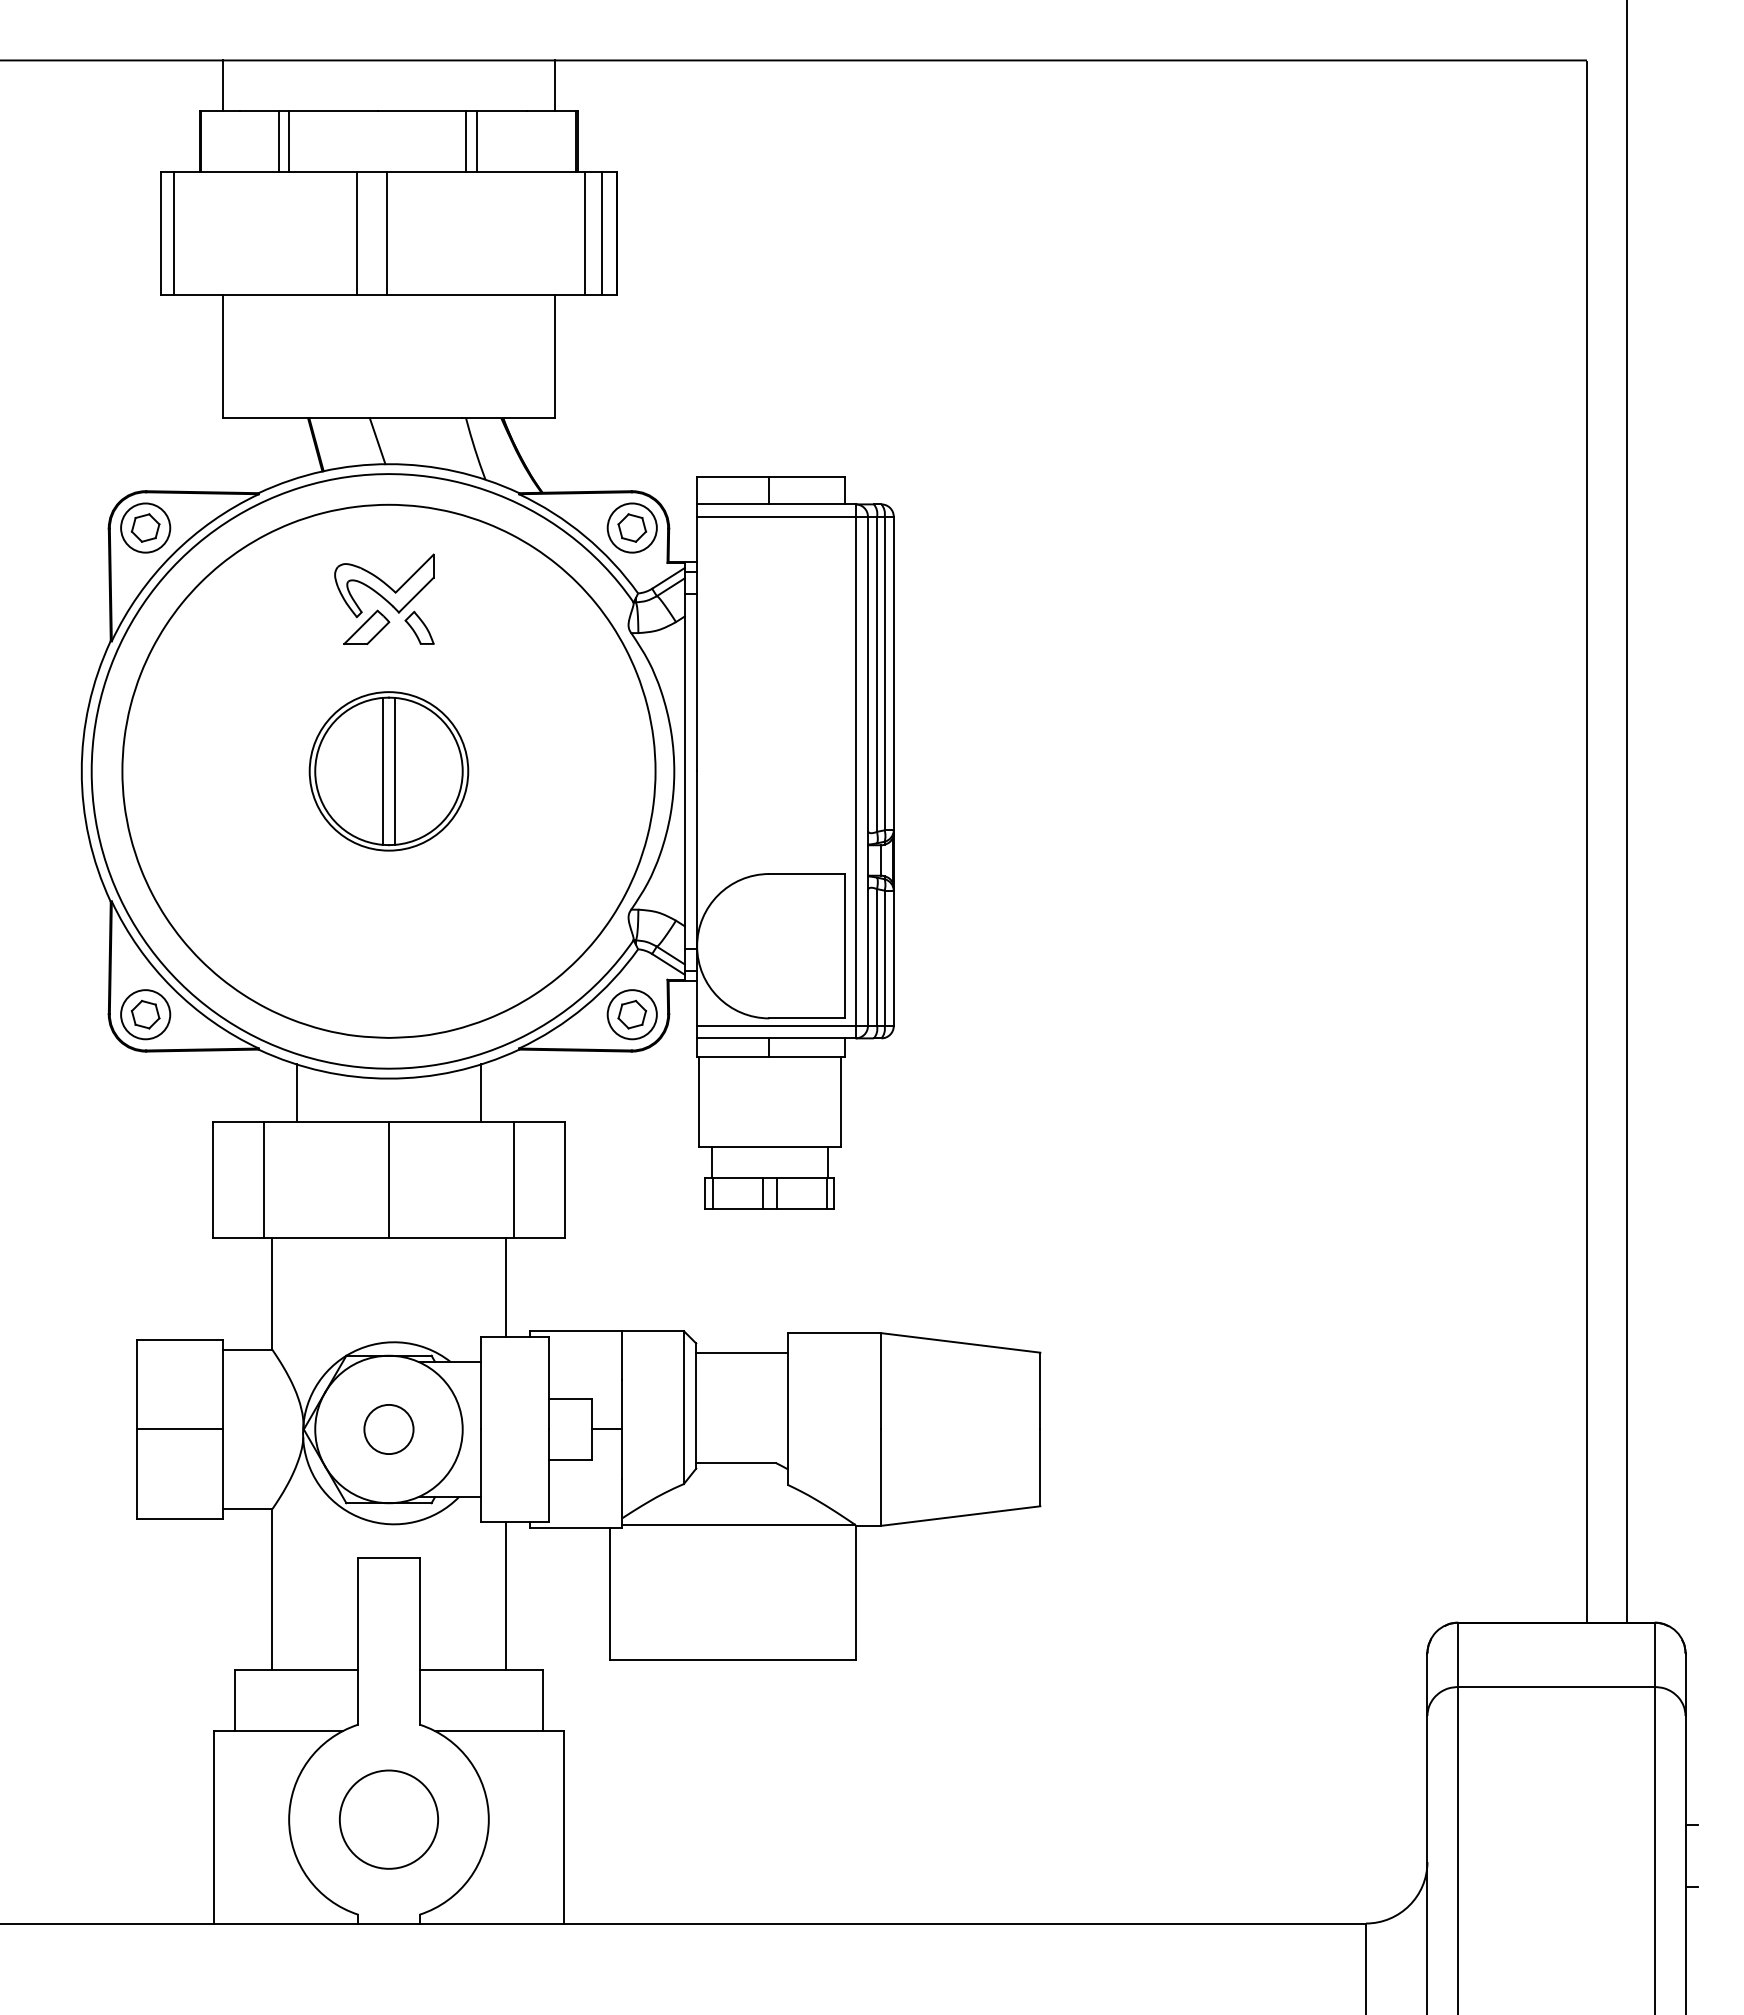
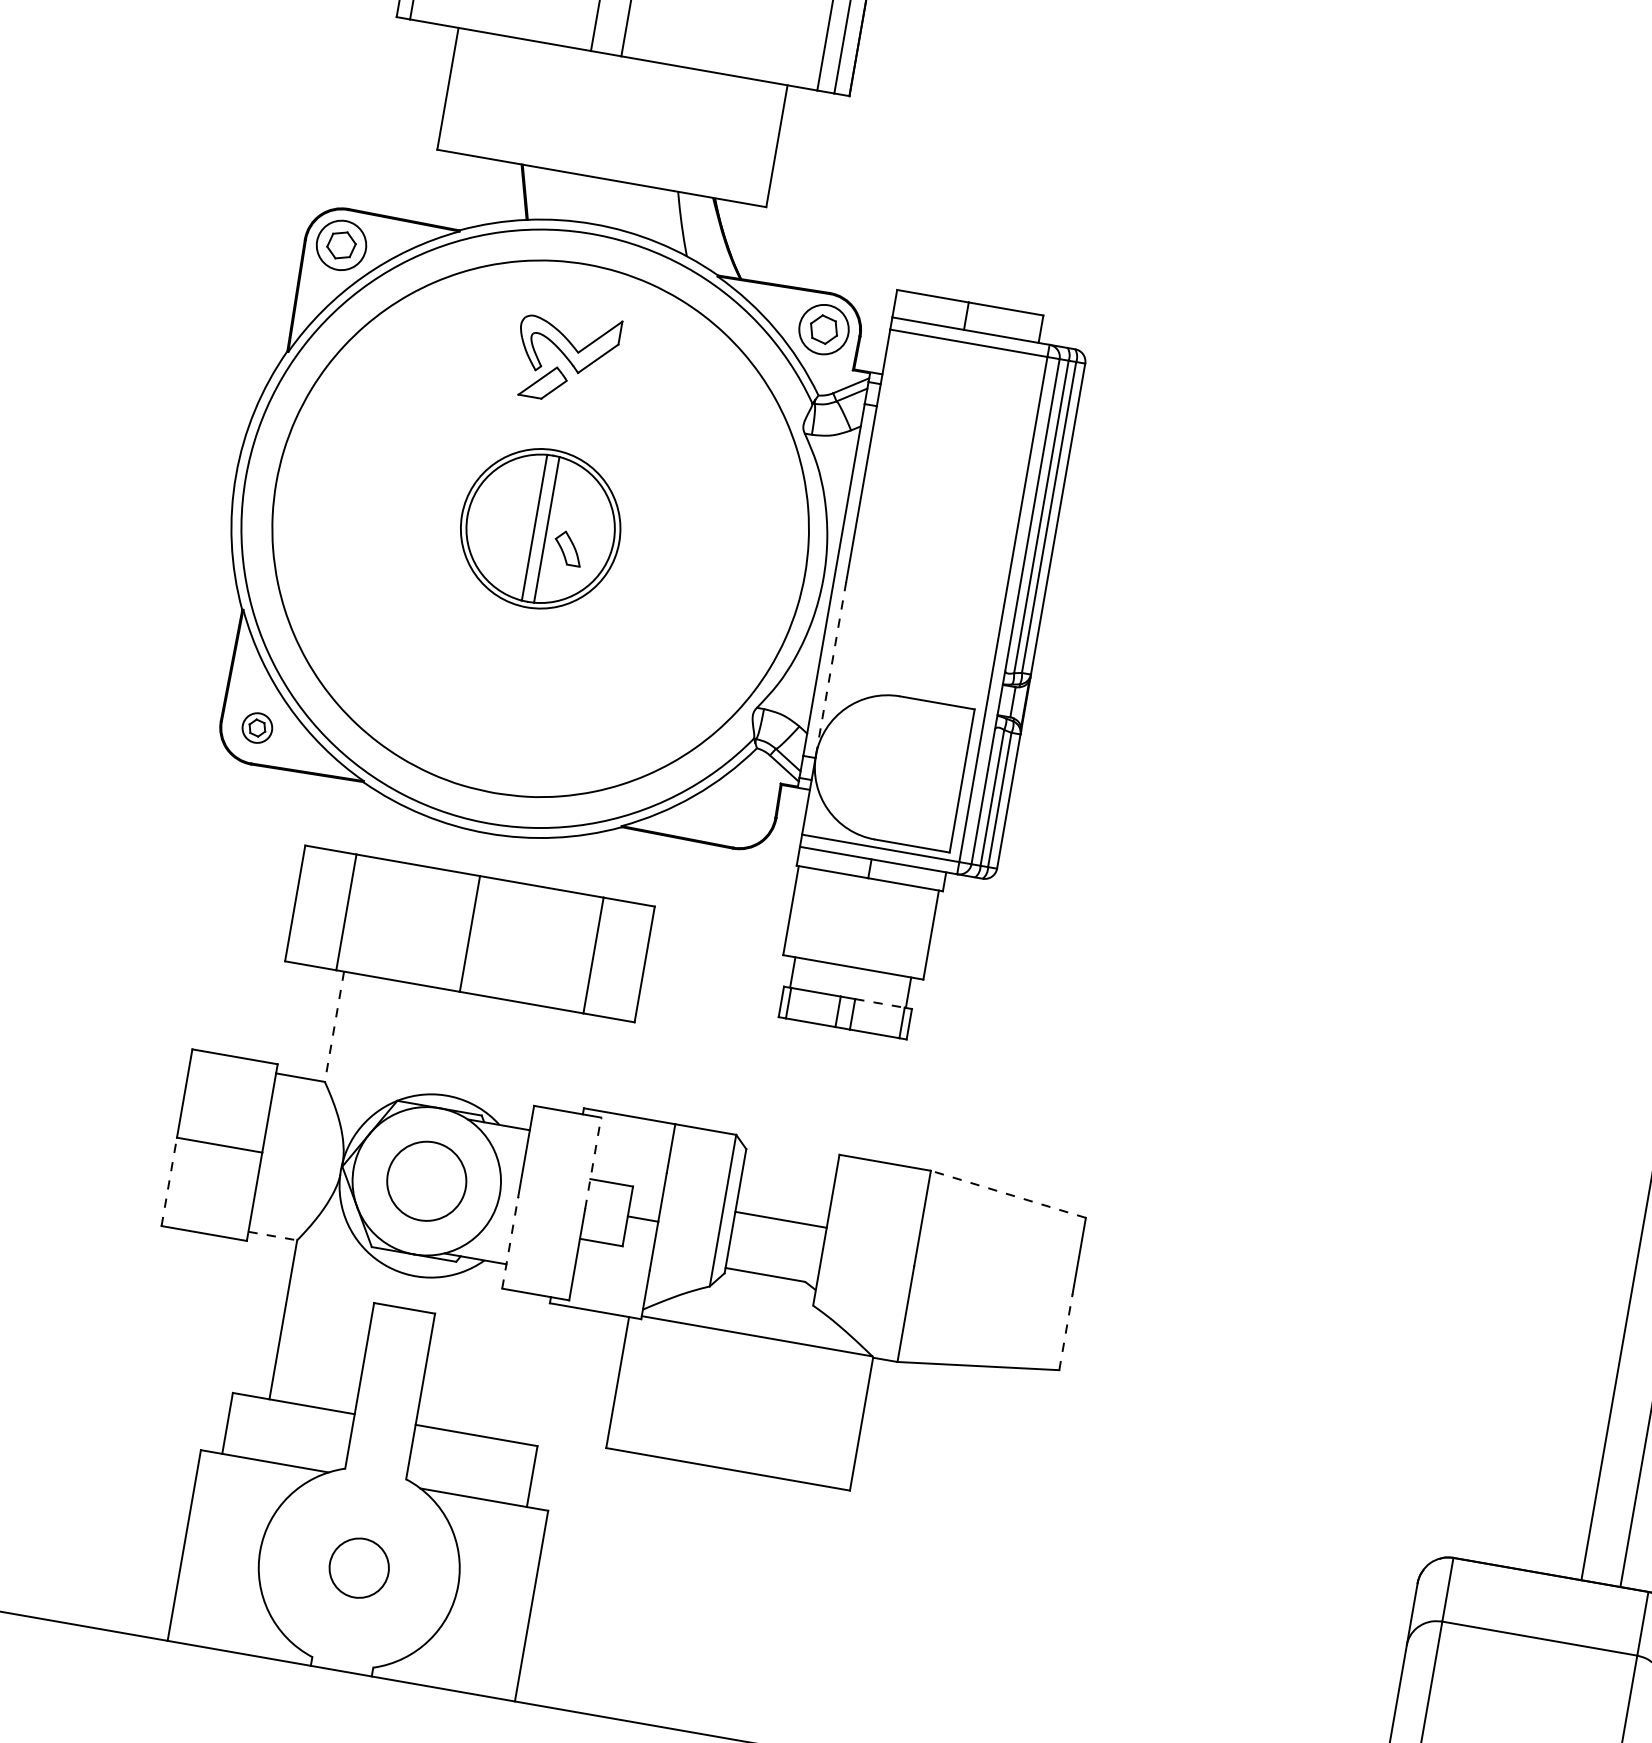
line: (377, 441) -> (586, 199), removed
part: (419, 627) -> (568, 548), moved
line: (697, 859) -> (831, 669), solid -> dashed
part: (145, 1014) -> (257, 727), size x0.6
part: (631, 1014) -> (739, 811), removed
line: (296, 1092) -> (393, 831), removed
line: (481, 1092) -> (576, 863), removed
line: (802, 1177) -> (880, 1003), solid -> dashed
line: (505, 1287) -> (566, 1060), removed
line: (272, 1294) -> (334, 1027), solid -> dashed
line: (959, 1342) -> (1007, 1193), solid -> dashed
line: (742, 1352) -> (781, 1219), moved
line: (548, 1382) -> (593, 1162), solid -> dashed
circle: (388, 1429) -> (426, 1181), size x1.6
line: (1040, 1467) -> (1066, 1331), solid -> dashed
line: (137, 1474) -> (169, 1182), solid -> dashed
line: (481, 1475) -> (510, 1242), solid -> dashed
line: (247, 1509) -> (272, 1236), solid -> dashed
line: (505, 1595) -> (513, 1366), removed
circle: (388, 1819) -> (358, 1567), size x0.6

